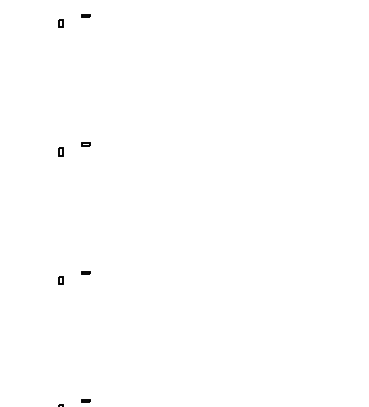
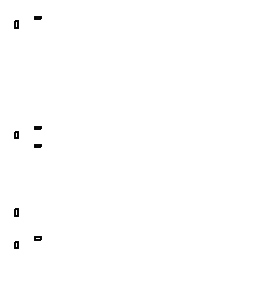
part: (85, 165) -> (37, 146), added
part: (60, 242) -> (15, 212), added

